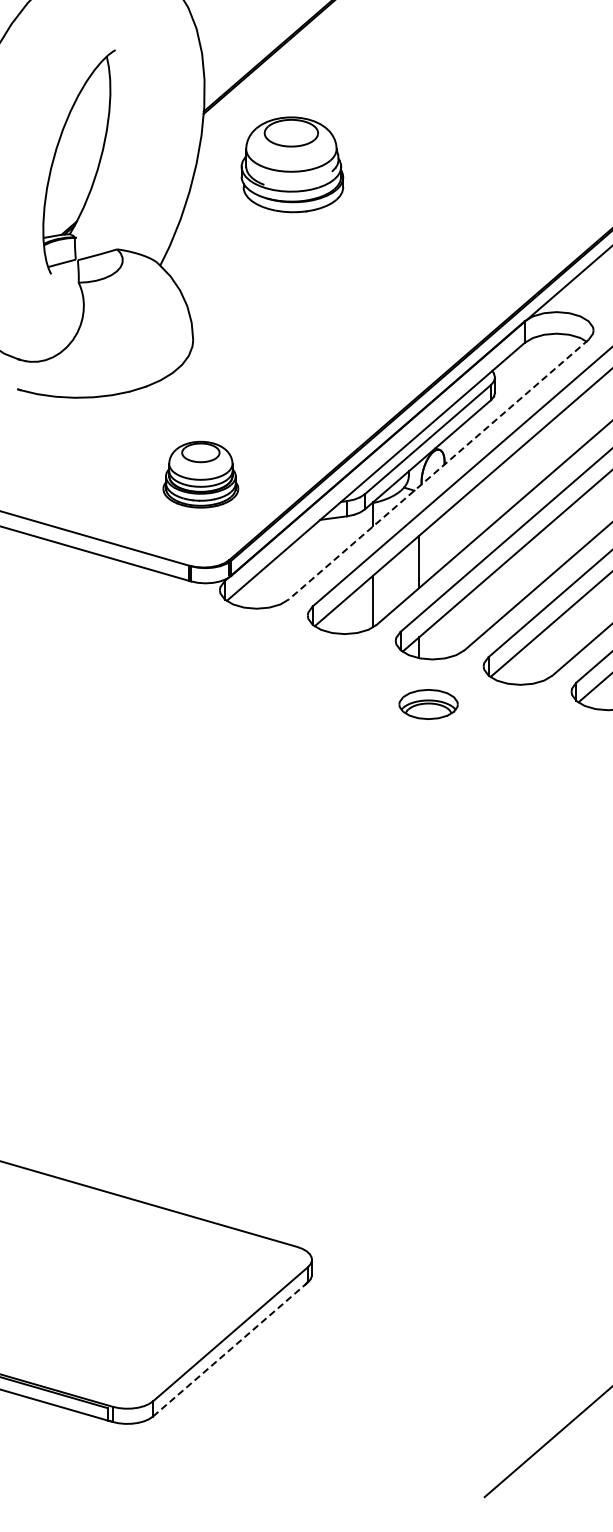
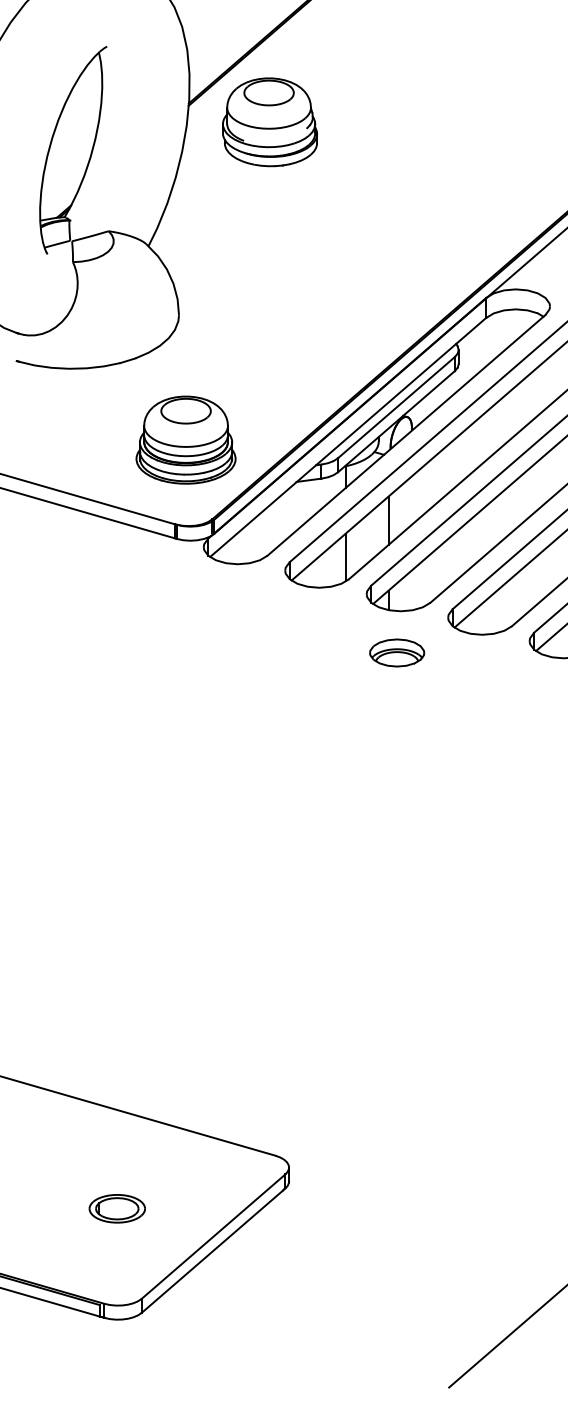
part: (292, 164) -> (270, 122), moved
line: (438, 469) -> (406, 435), dashed -> solid
part: (200, 474) -> (185, 439), size x1.43
part: (126, 1304) -> (117, 1209), added
line: (230, 1349) -> (213, 1250), dashed -> solid

